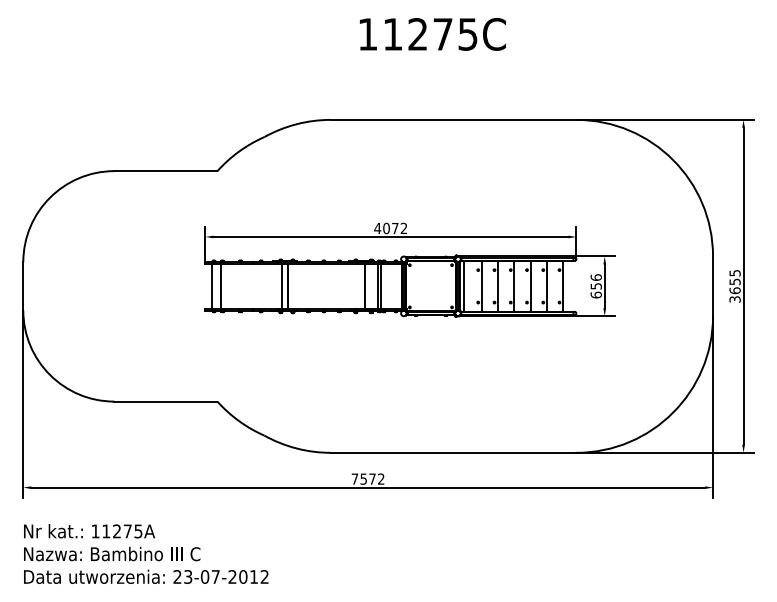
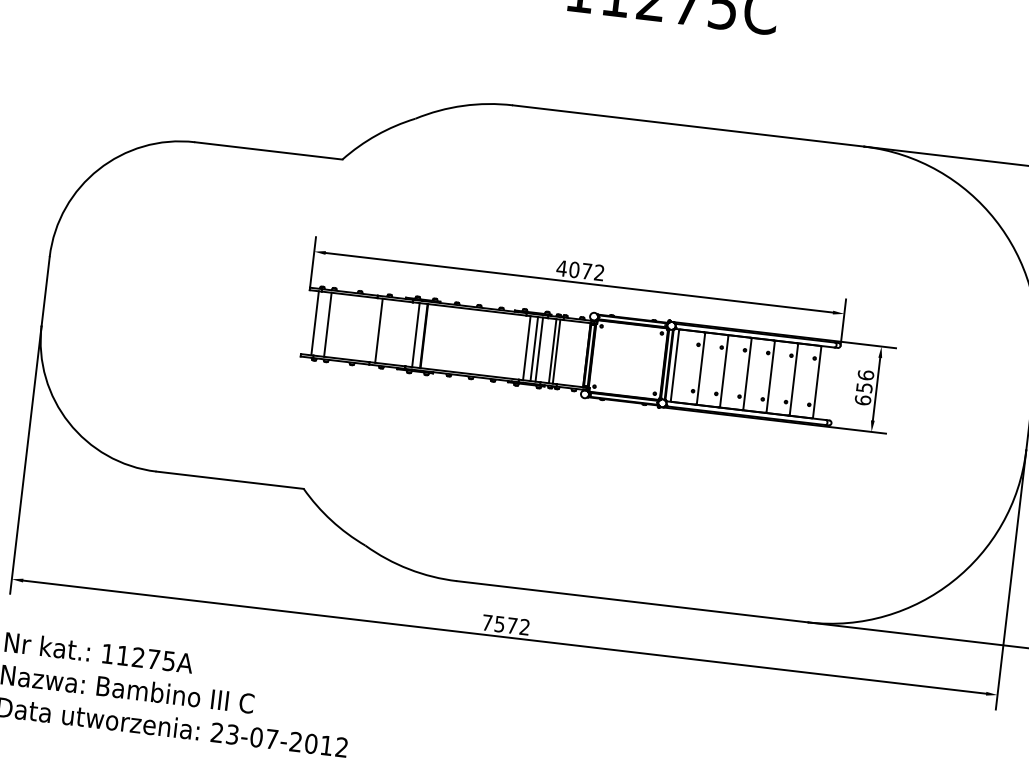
line: (256, 285) -> (379, 329), added
line: (360, 285) -> (527, 347), added
line: (368, 285) -> (539, 348), added

